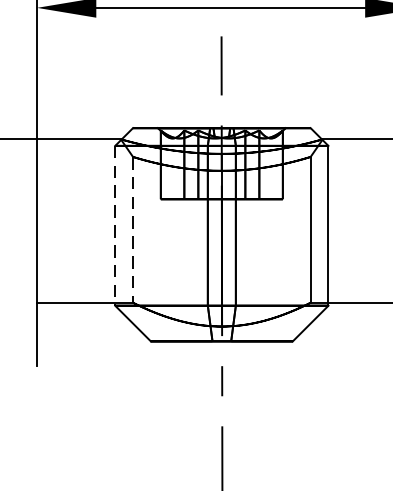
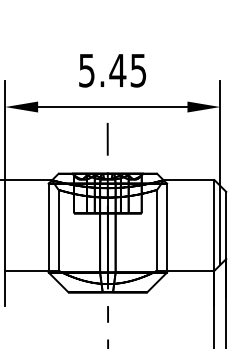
line: (114, 226) -> (48, 228), dashed -> solid
line: (132, 230) -> (58, 230), dashed -> solid

